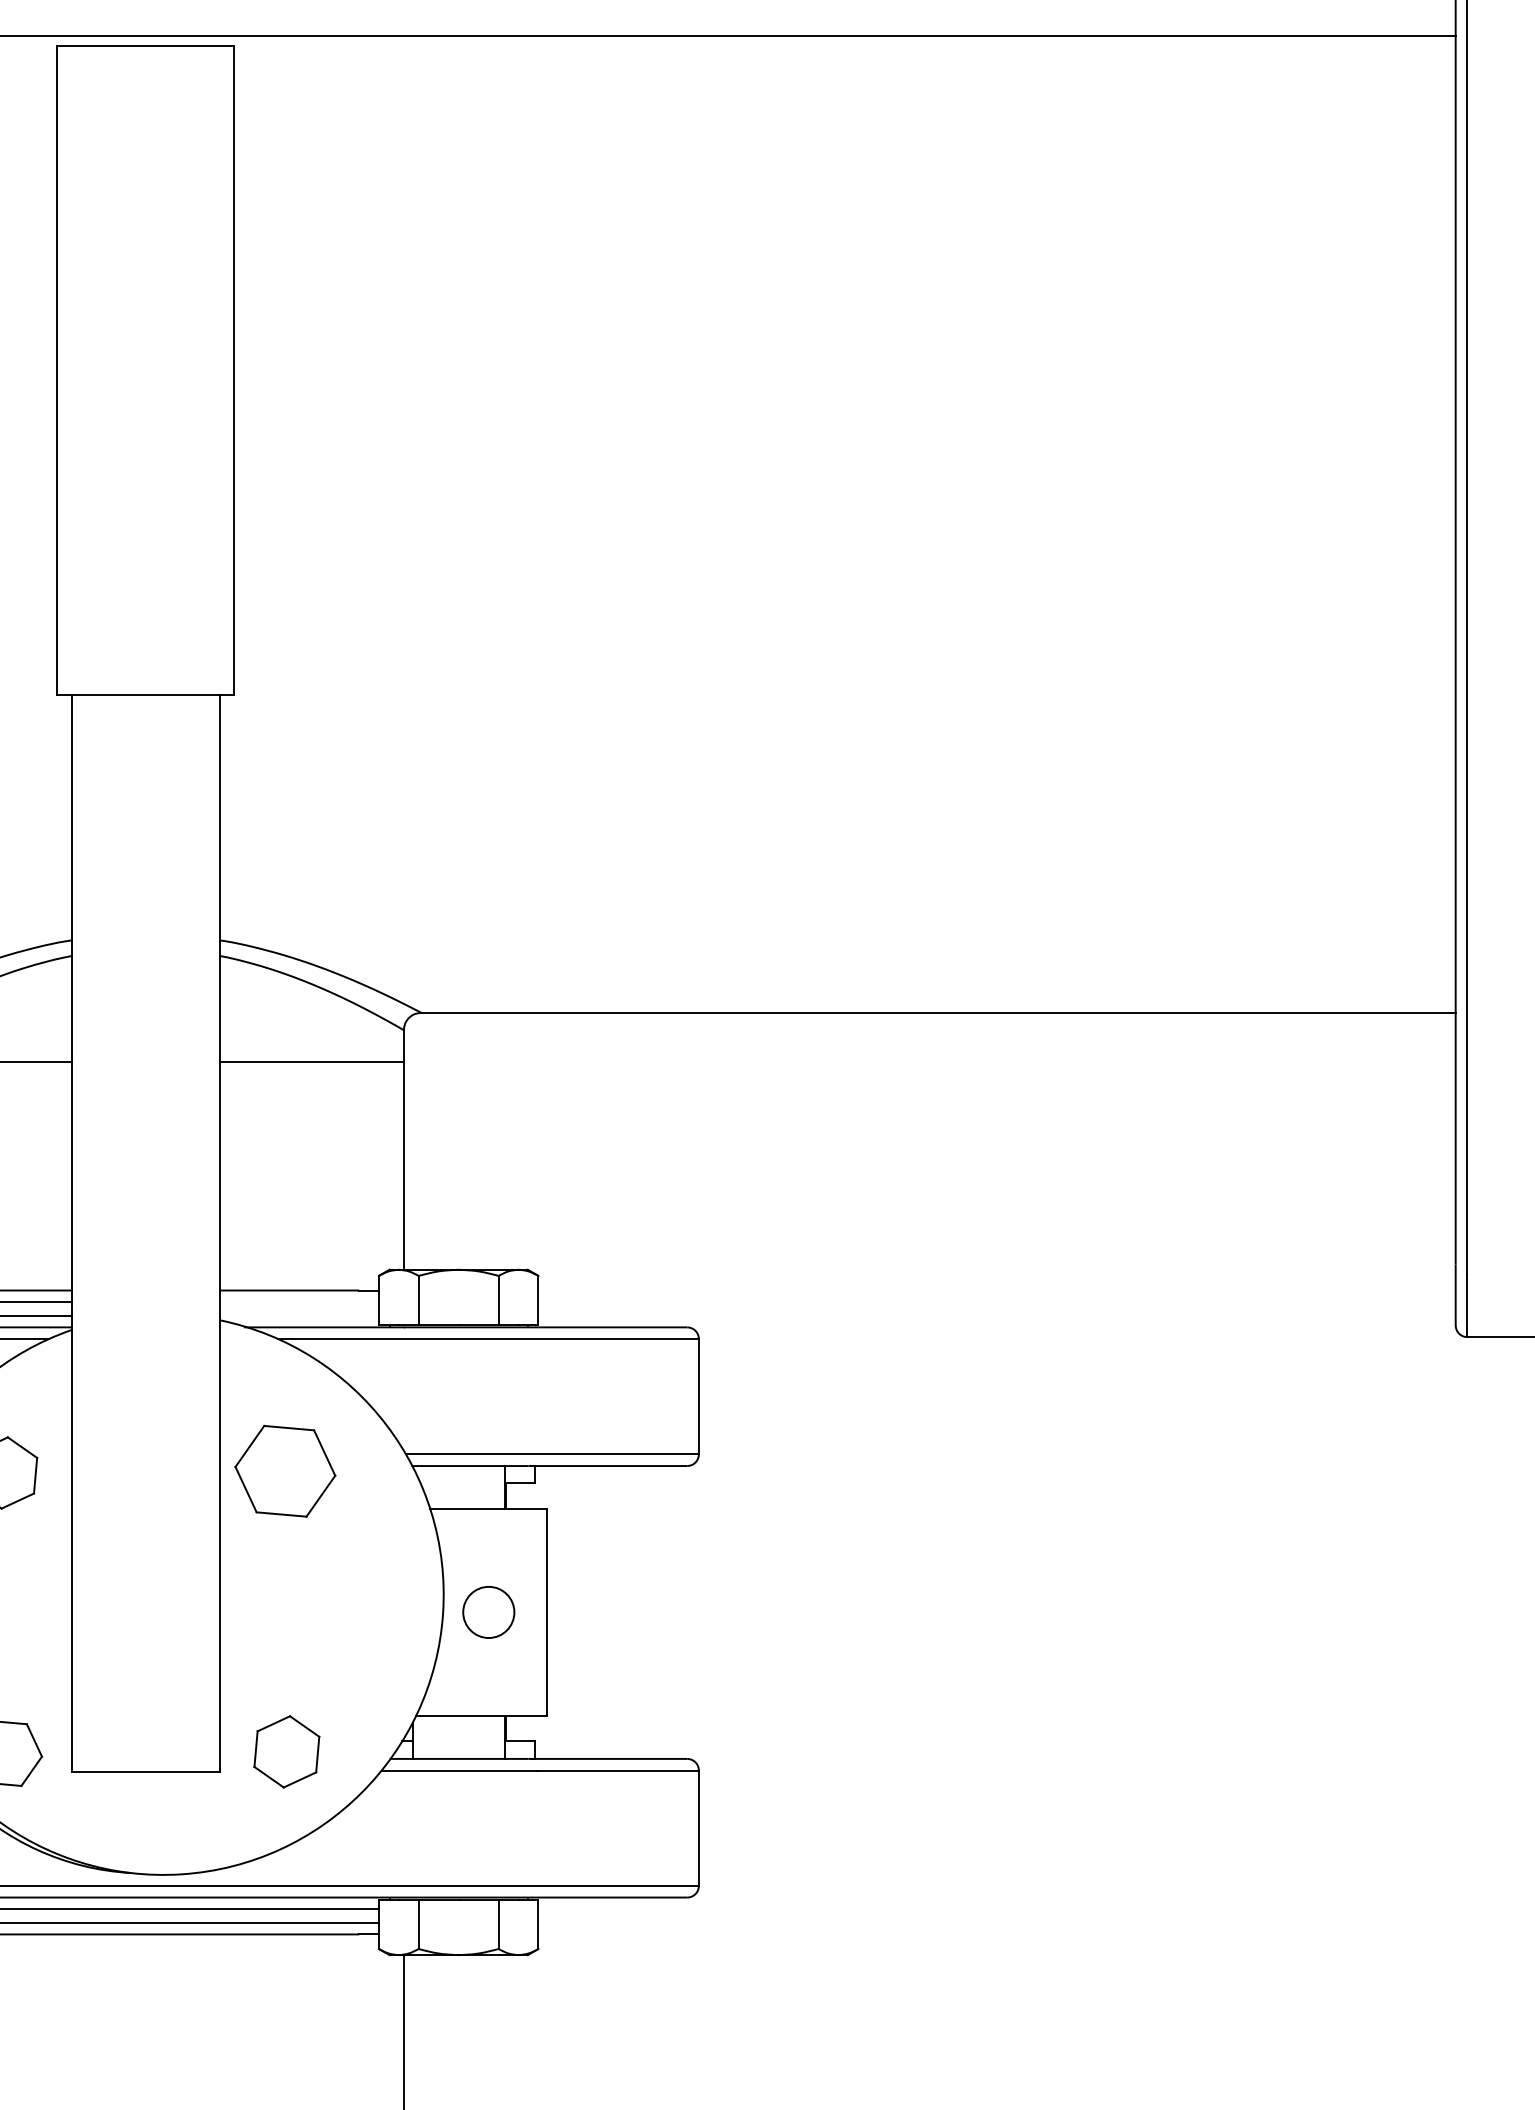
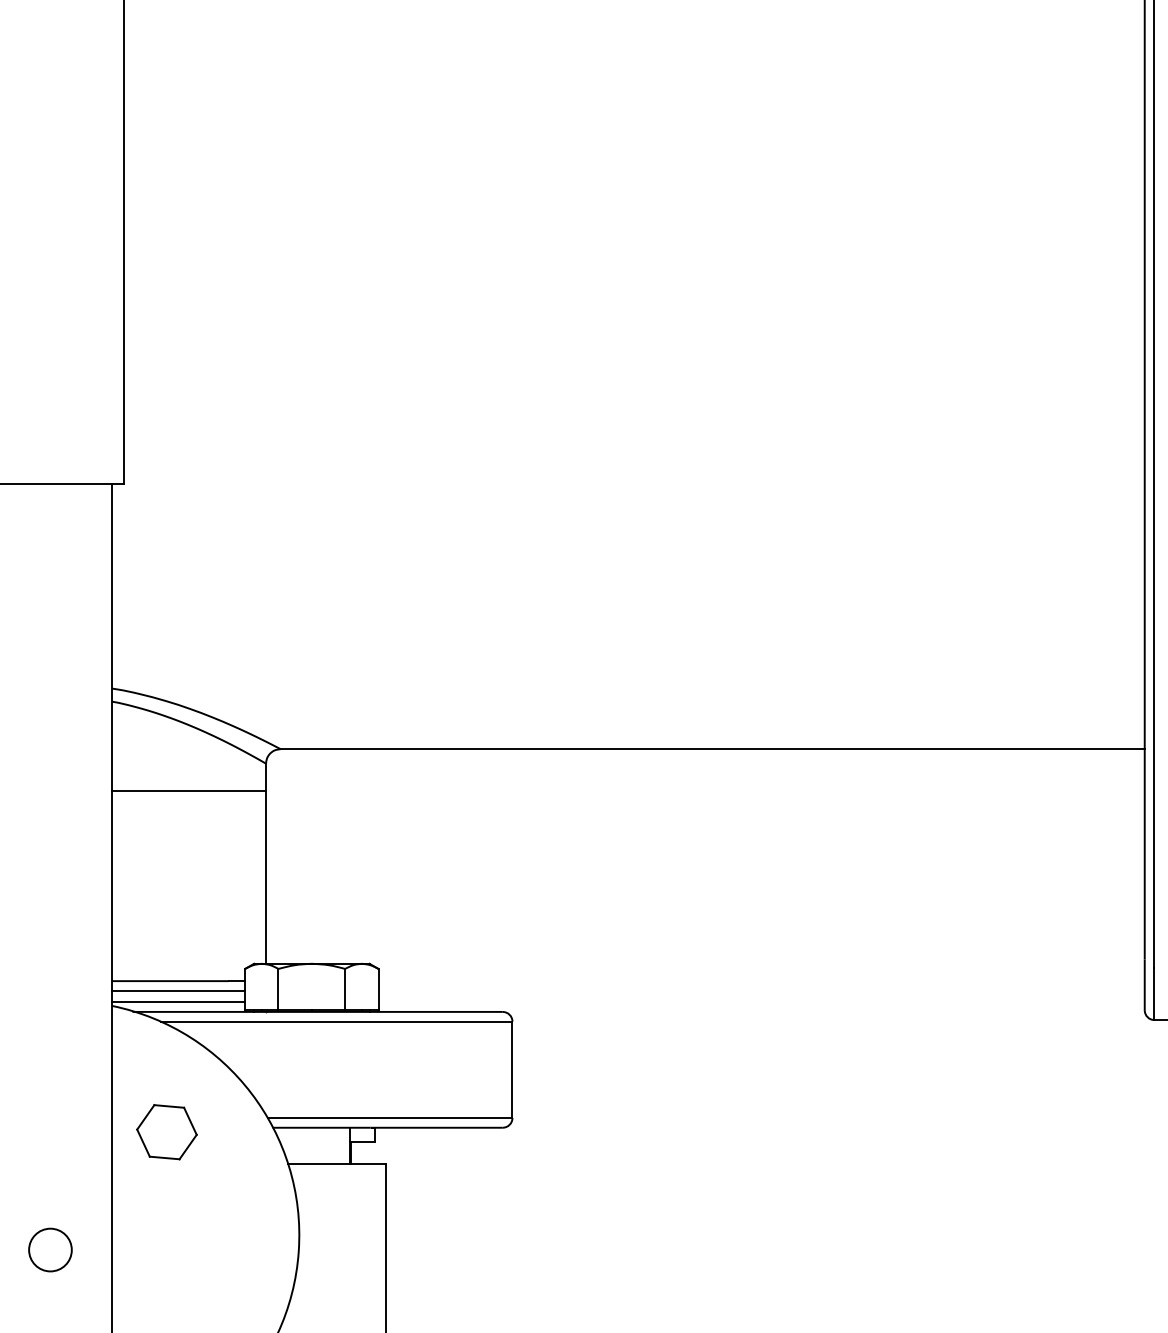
line: (298, 1302) -> (178, 991), added
line: (298, 1315) -> (178, 1002), added
part: (284, 1471) -> (166, 1132), size x0.71
circle: (488, 1612) -> (50, 1250), moved

